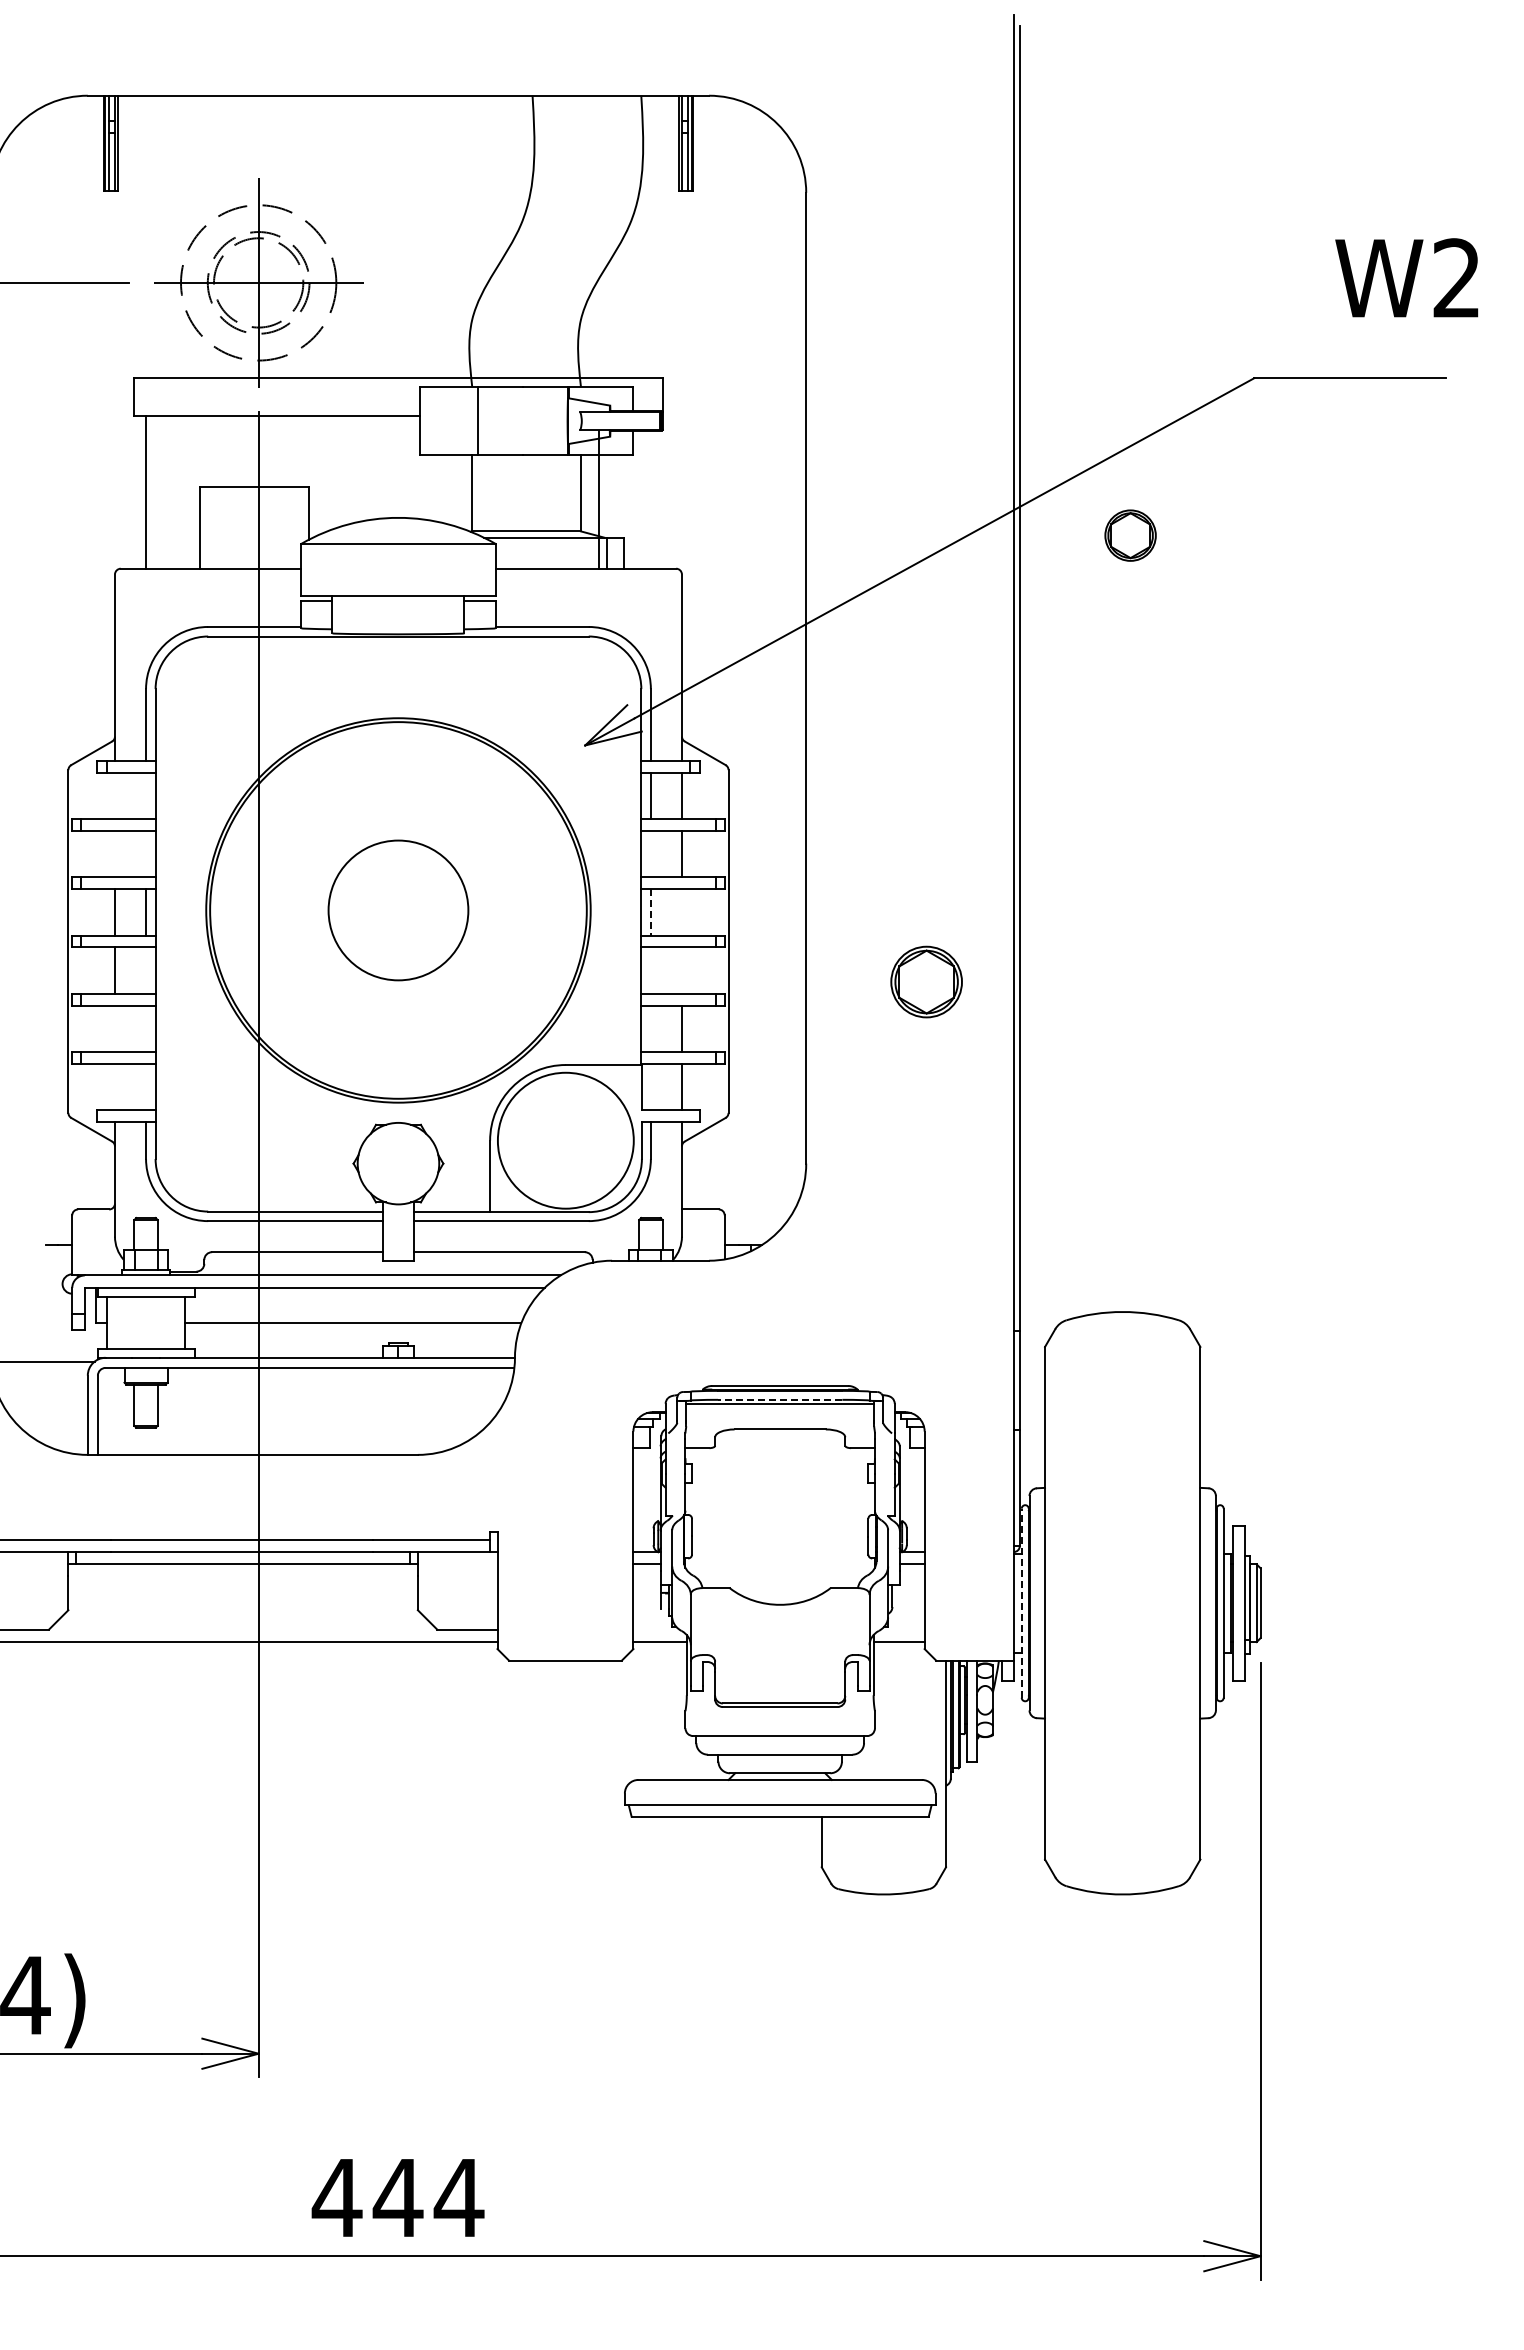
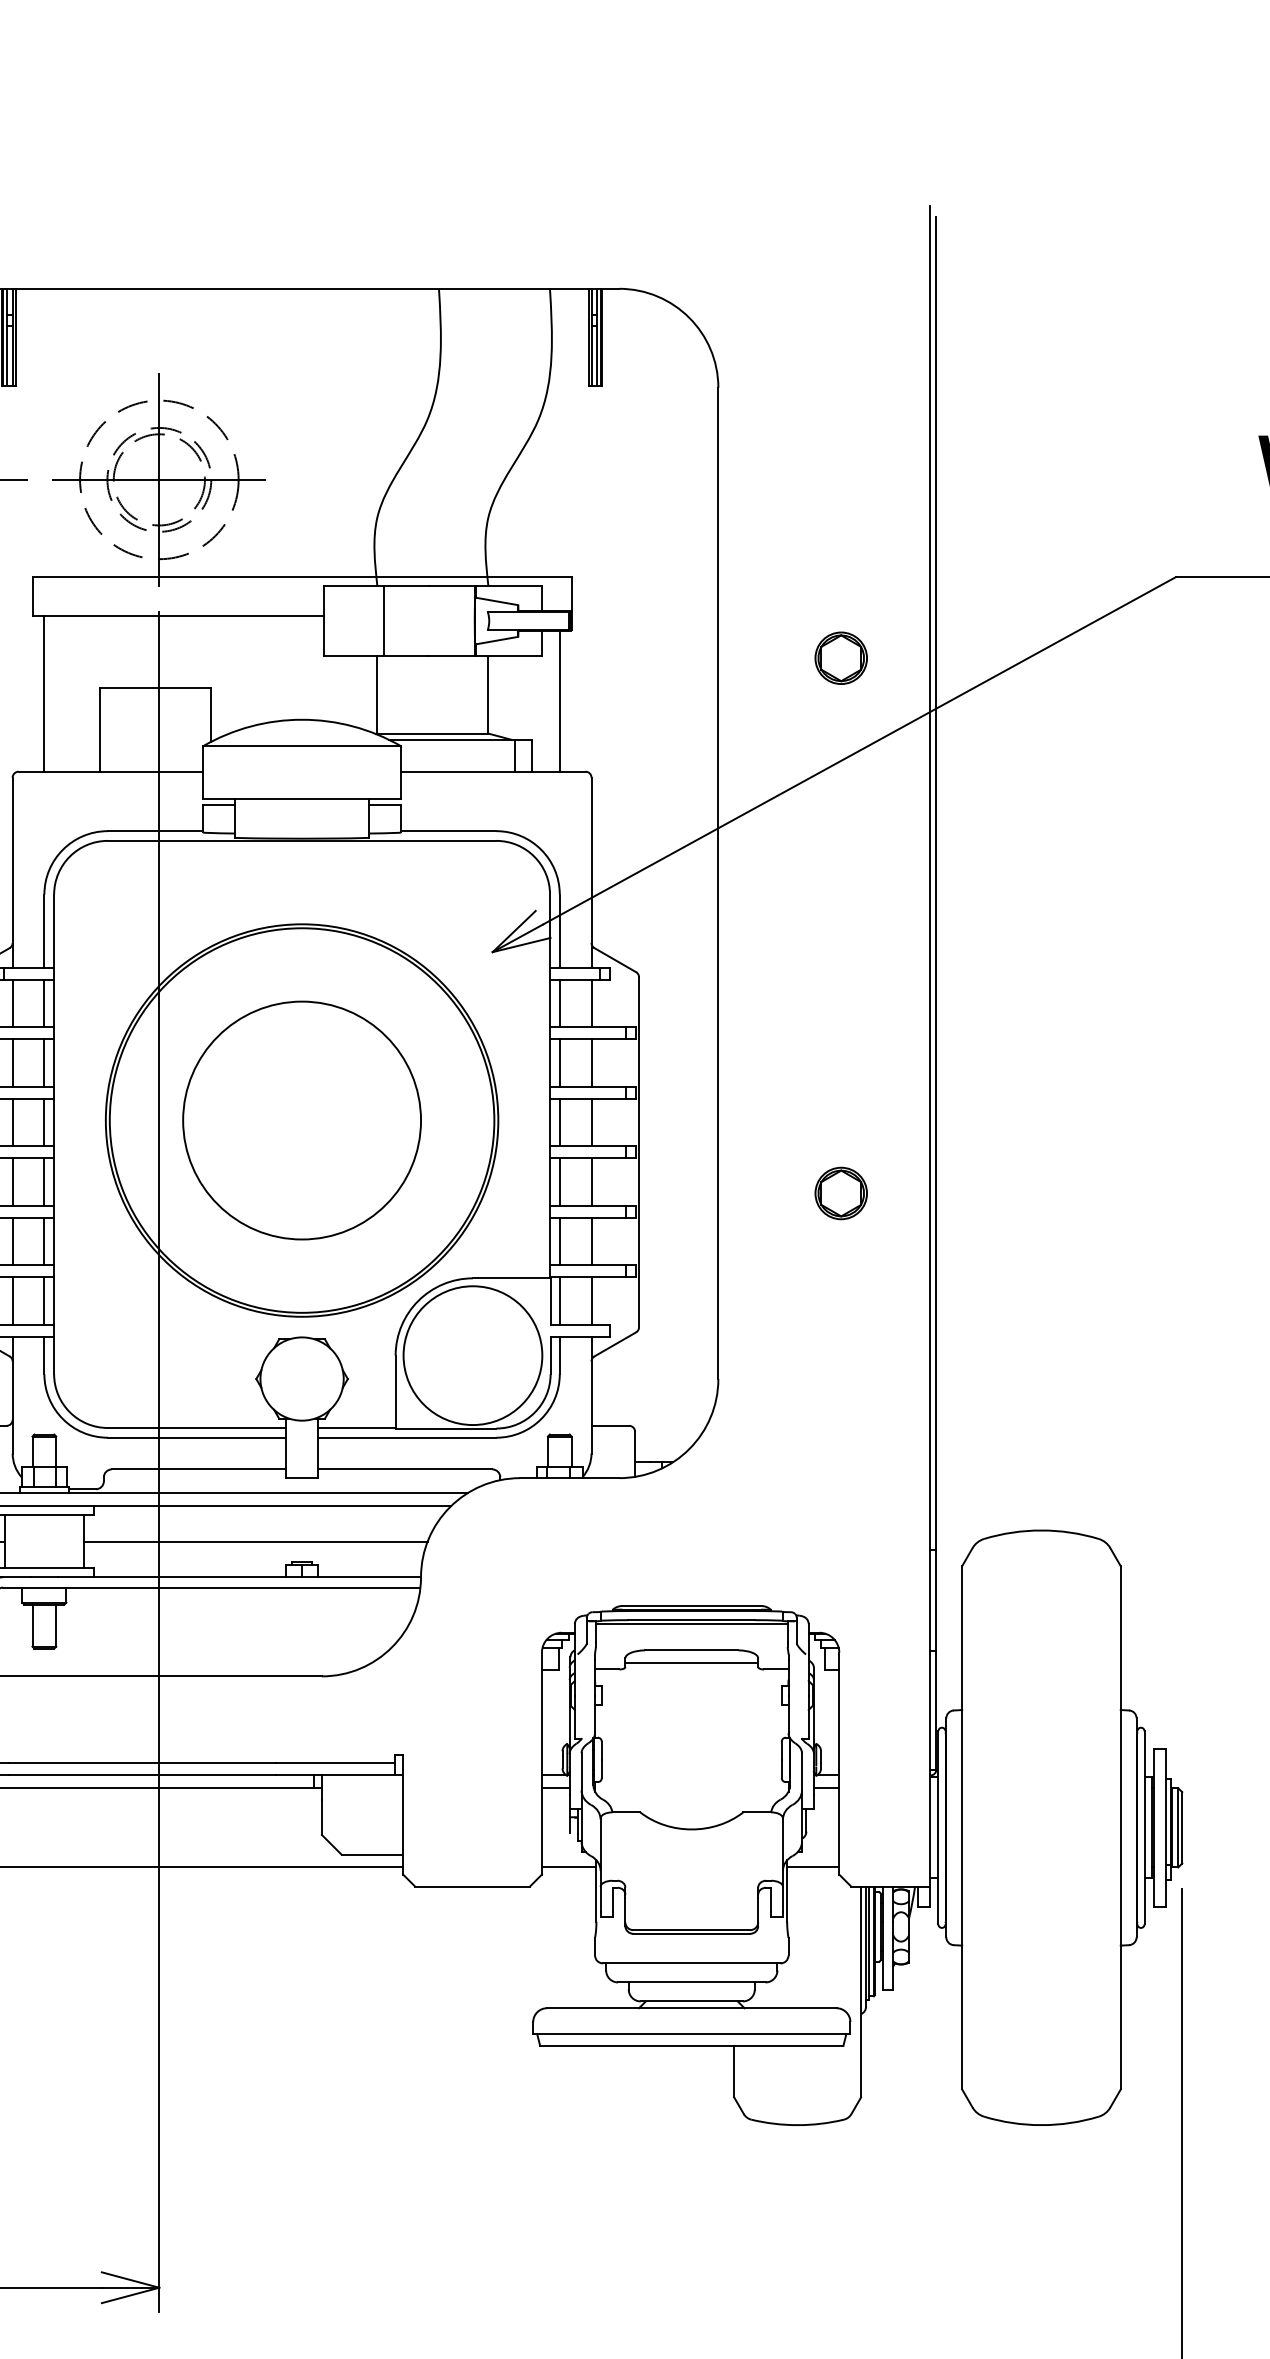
line: (598, 499) -> (559, 701), moved
part: (1130, 535) -> (841, 658), moved
line: (114, 795) -> (12, 1003), added
line: (146, 795) -> (44, 1003), added
line: (114, 853) -> (12, 1062), added
line: (146, 853) -> (44, 1062), added
line: (650, 853) -> (559, 1062), added
circle: (398, 910) -> (302, 1120), size x1.67
line: (650, 912) -> (559, 1122), dashed -> solid
line: (681, 912) -> (591, 1122), added
line: (146, 970) -> (44, 1181), added
line: (650, 970) -> (559, 1181), added
line: (681, 970) -> (591, 1181), added
part: (926, 981) -> (841, 1193), size x0.71
line: (114, 1028) -> (12, 1241), added
line: (146, 1028) -> (44, 1241), added
line: (650, 1028) -> (559, 1241), added
line: (114, 1086) -> (12, 1300), added
line: (146, 1086) -> (44, 1300), added
line: (650, 1086) -> (559, 1300), added
line: (779, 1399) -> (691, 1619), dashed -> solid
line: (780, 1441) -> (692, 1662), added
line: (1021, 1603) -> (938, 1828), dashed -> solid

